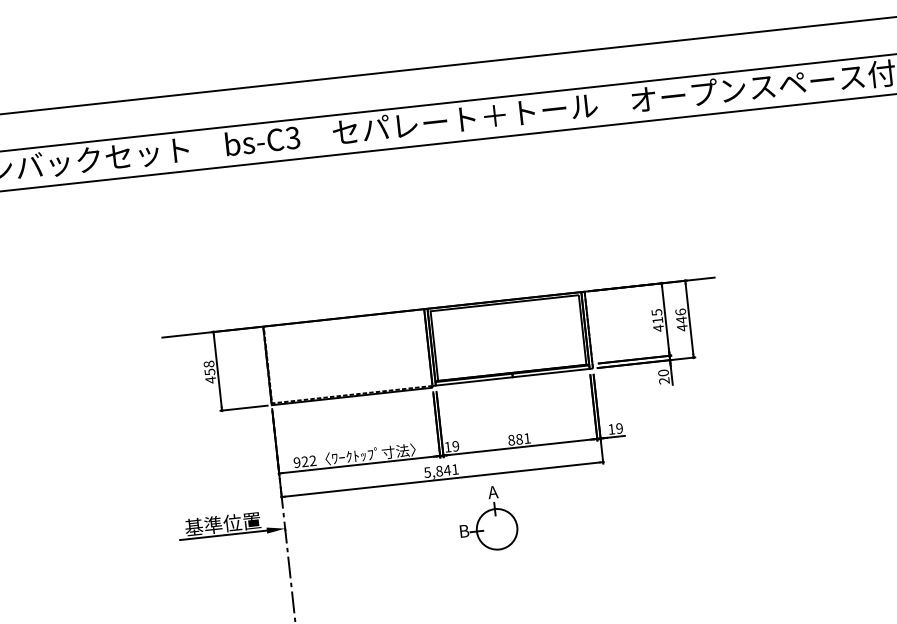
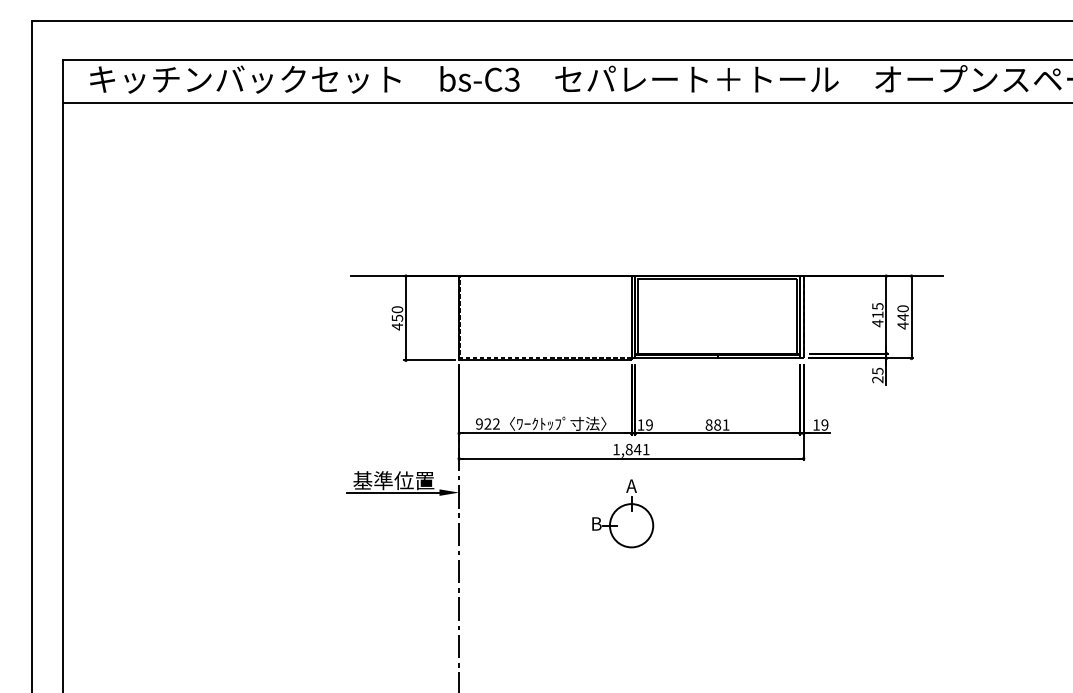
text: (680, 311) -> (902, 308), 446 -> 440
text: (209, 364) -> (397, 309), 458 -> 450
text: (663, 372) -> (877, 370), 20 -> 25
text: (427, 472) -> (616, 449), 5,841 -> 1,841
part: (488, 518) -> (623, 513), moved

